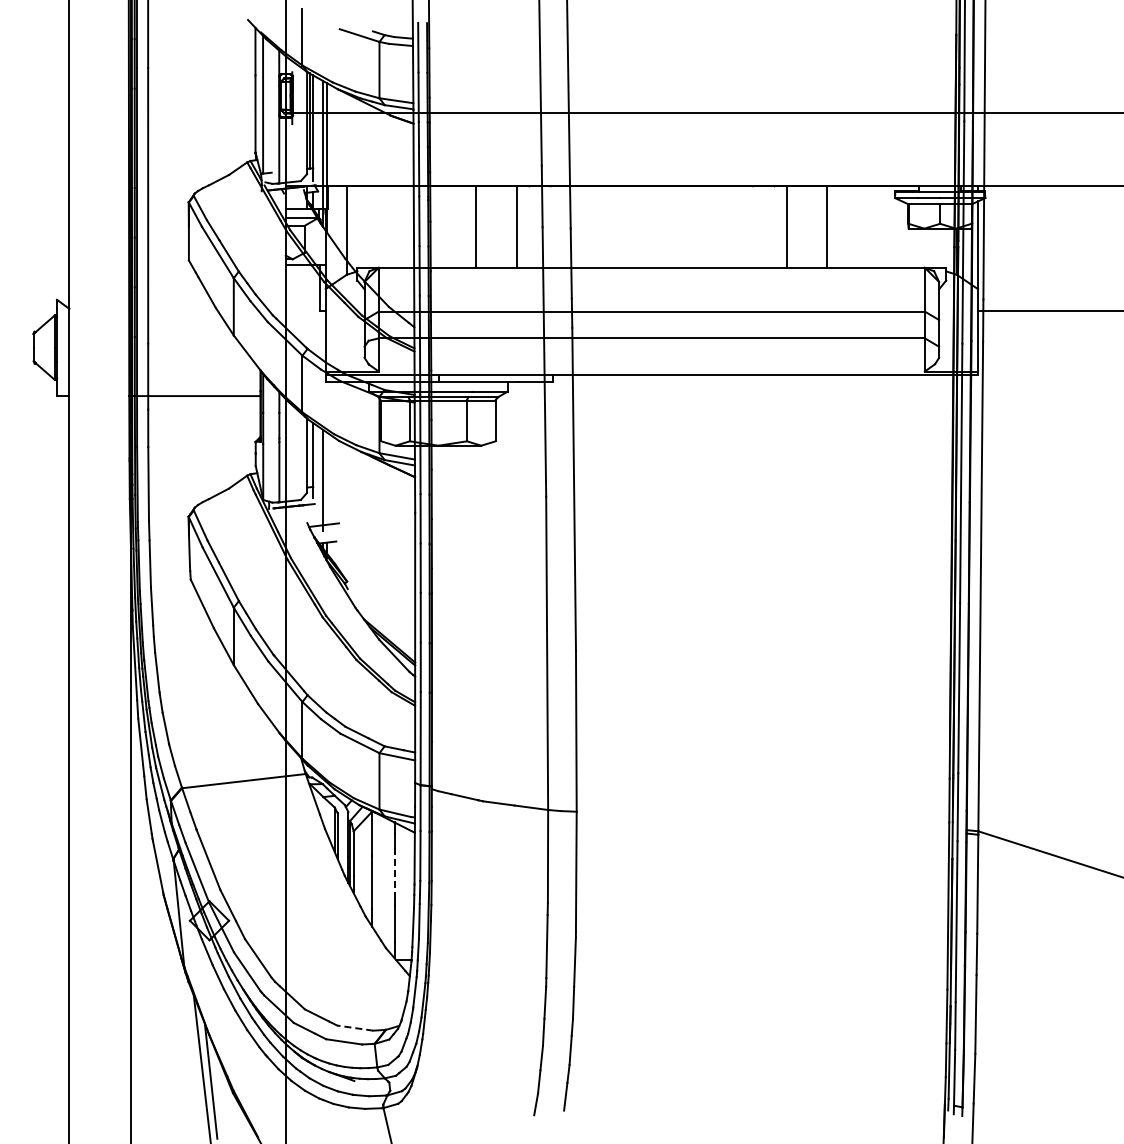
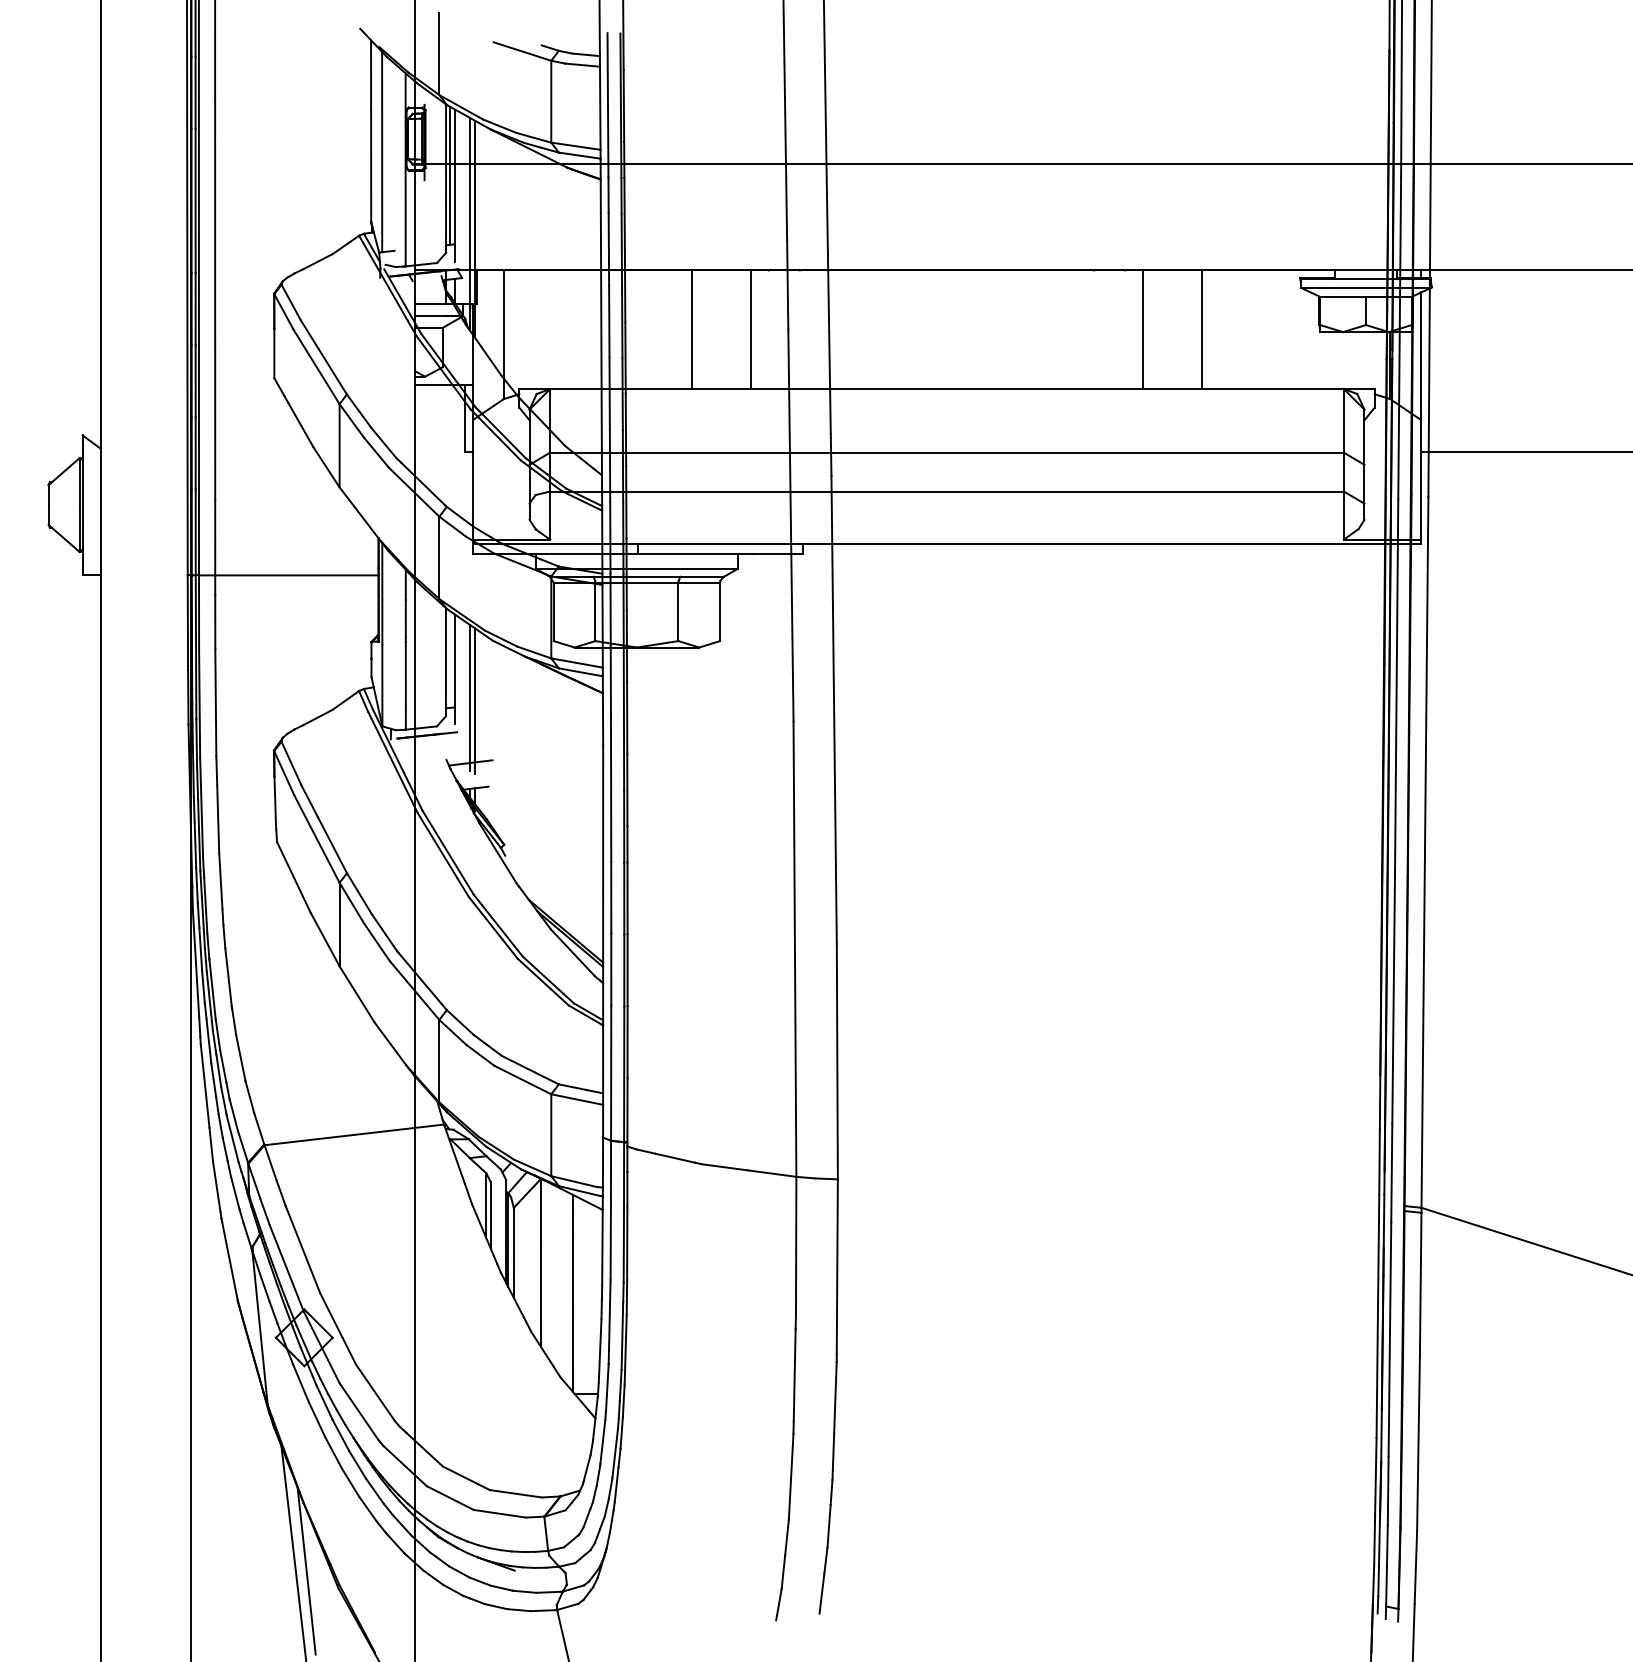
line: (326, 482) -> (474, 700), added
line: (394, 875) -> (573, 1272), dashed -> solid
line: (354, 1028) -> (514, 1494), dashed -> solid

